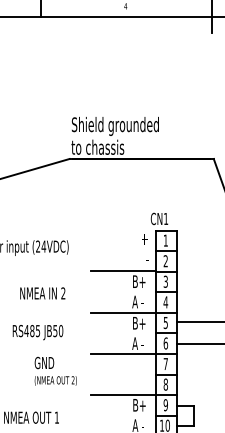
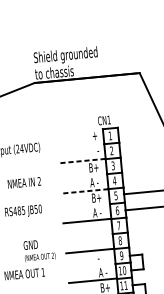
line: (123, 271) -> (81, 161), solid -> dashed
line: (123, 312) -> (84, 191), solid -> dashed
text: (55, 371) -> (39, 250), moved
text: (139, 405) -> (102, 257), B+ -> -

